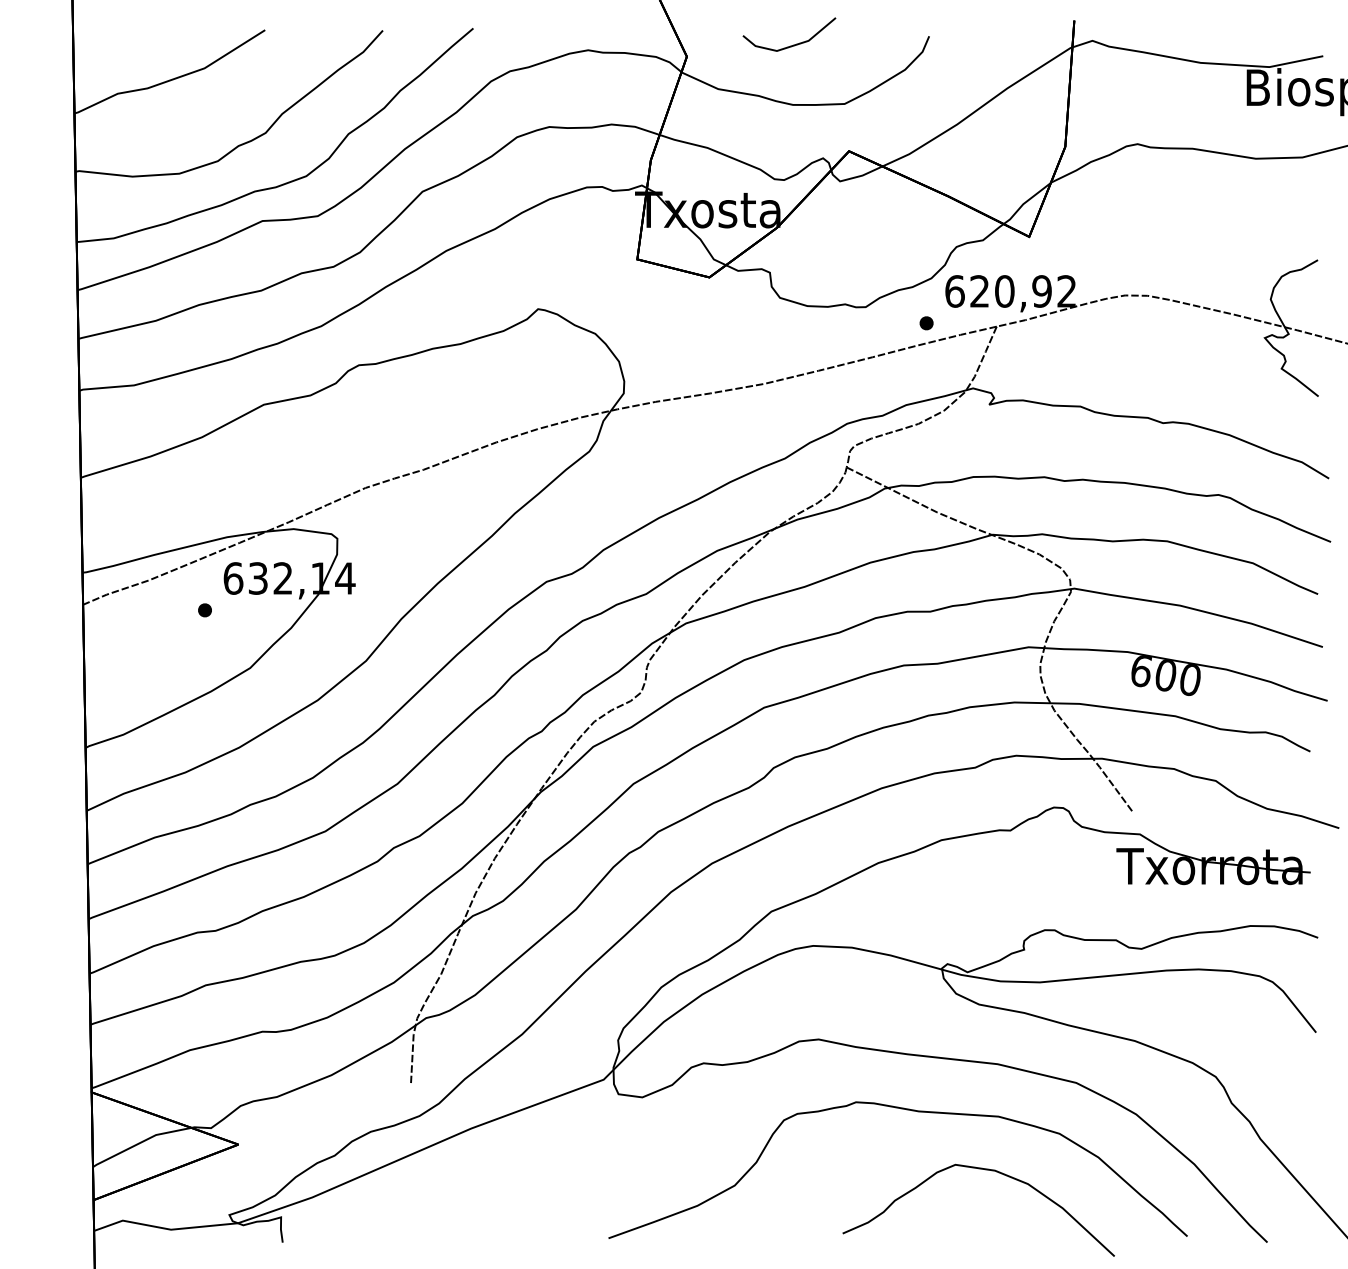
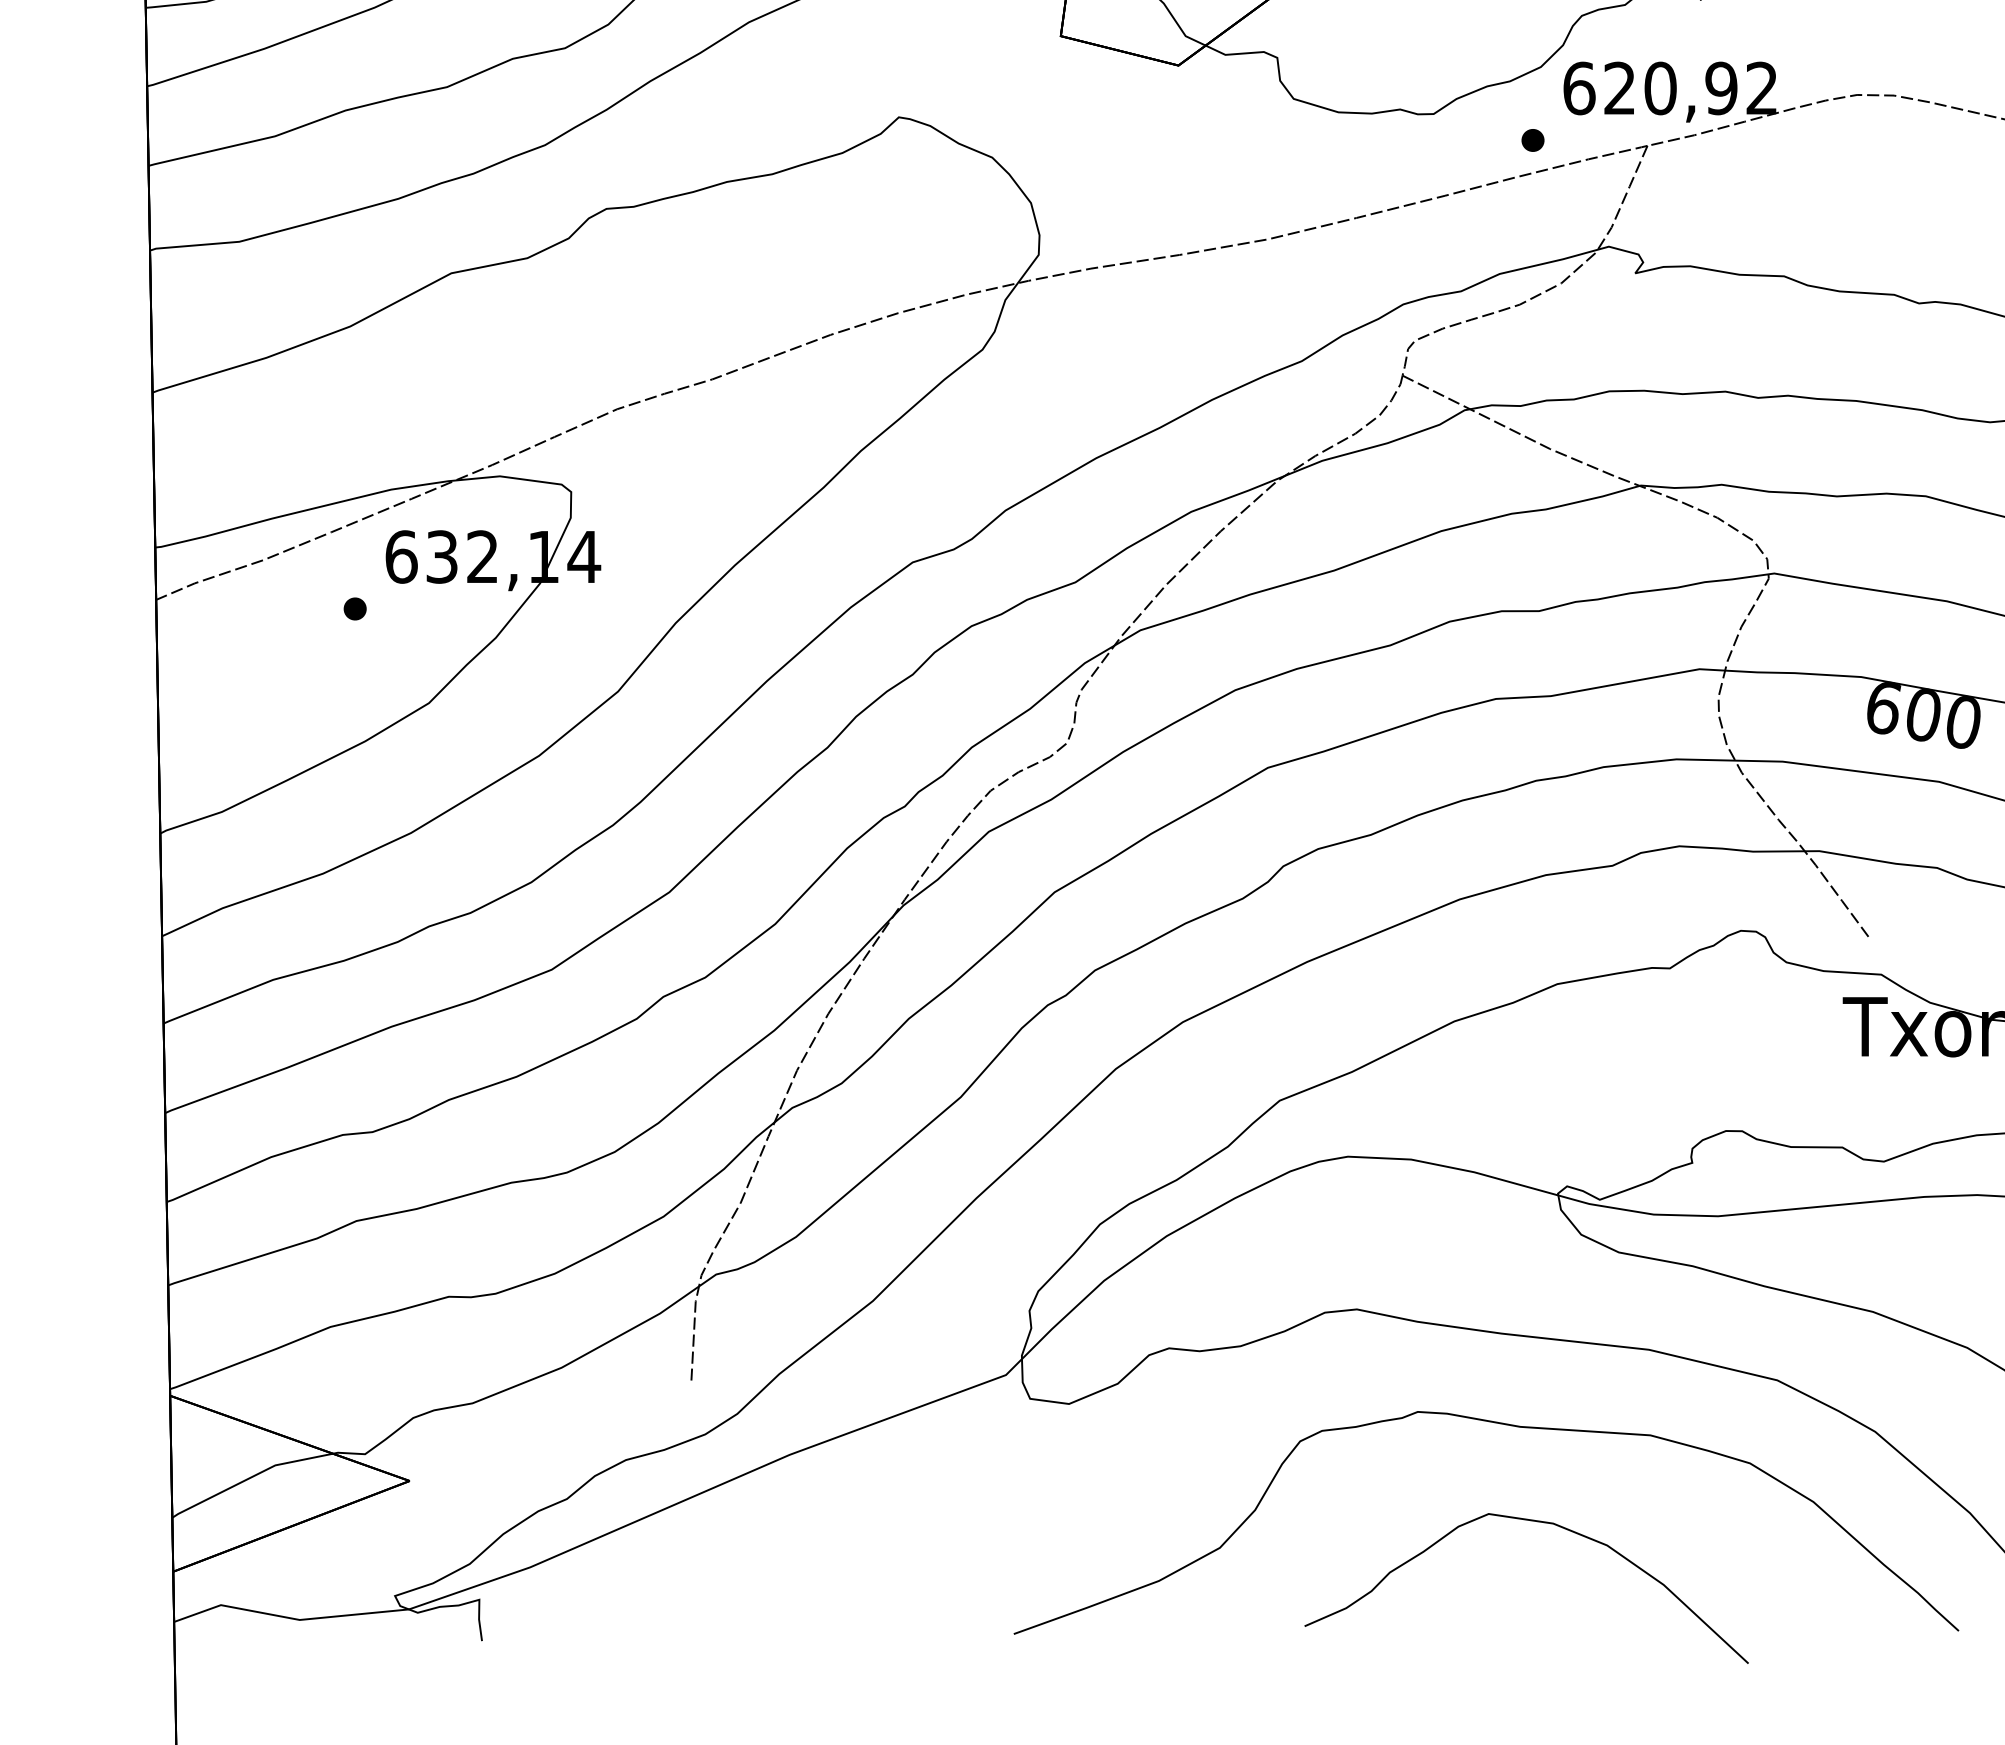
curve: (985, 1170) -> (1537, 1523), moved

